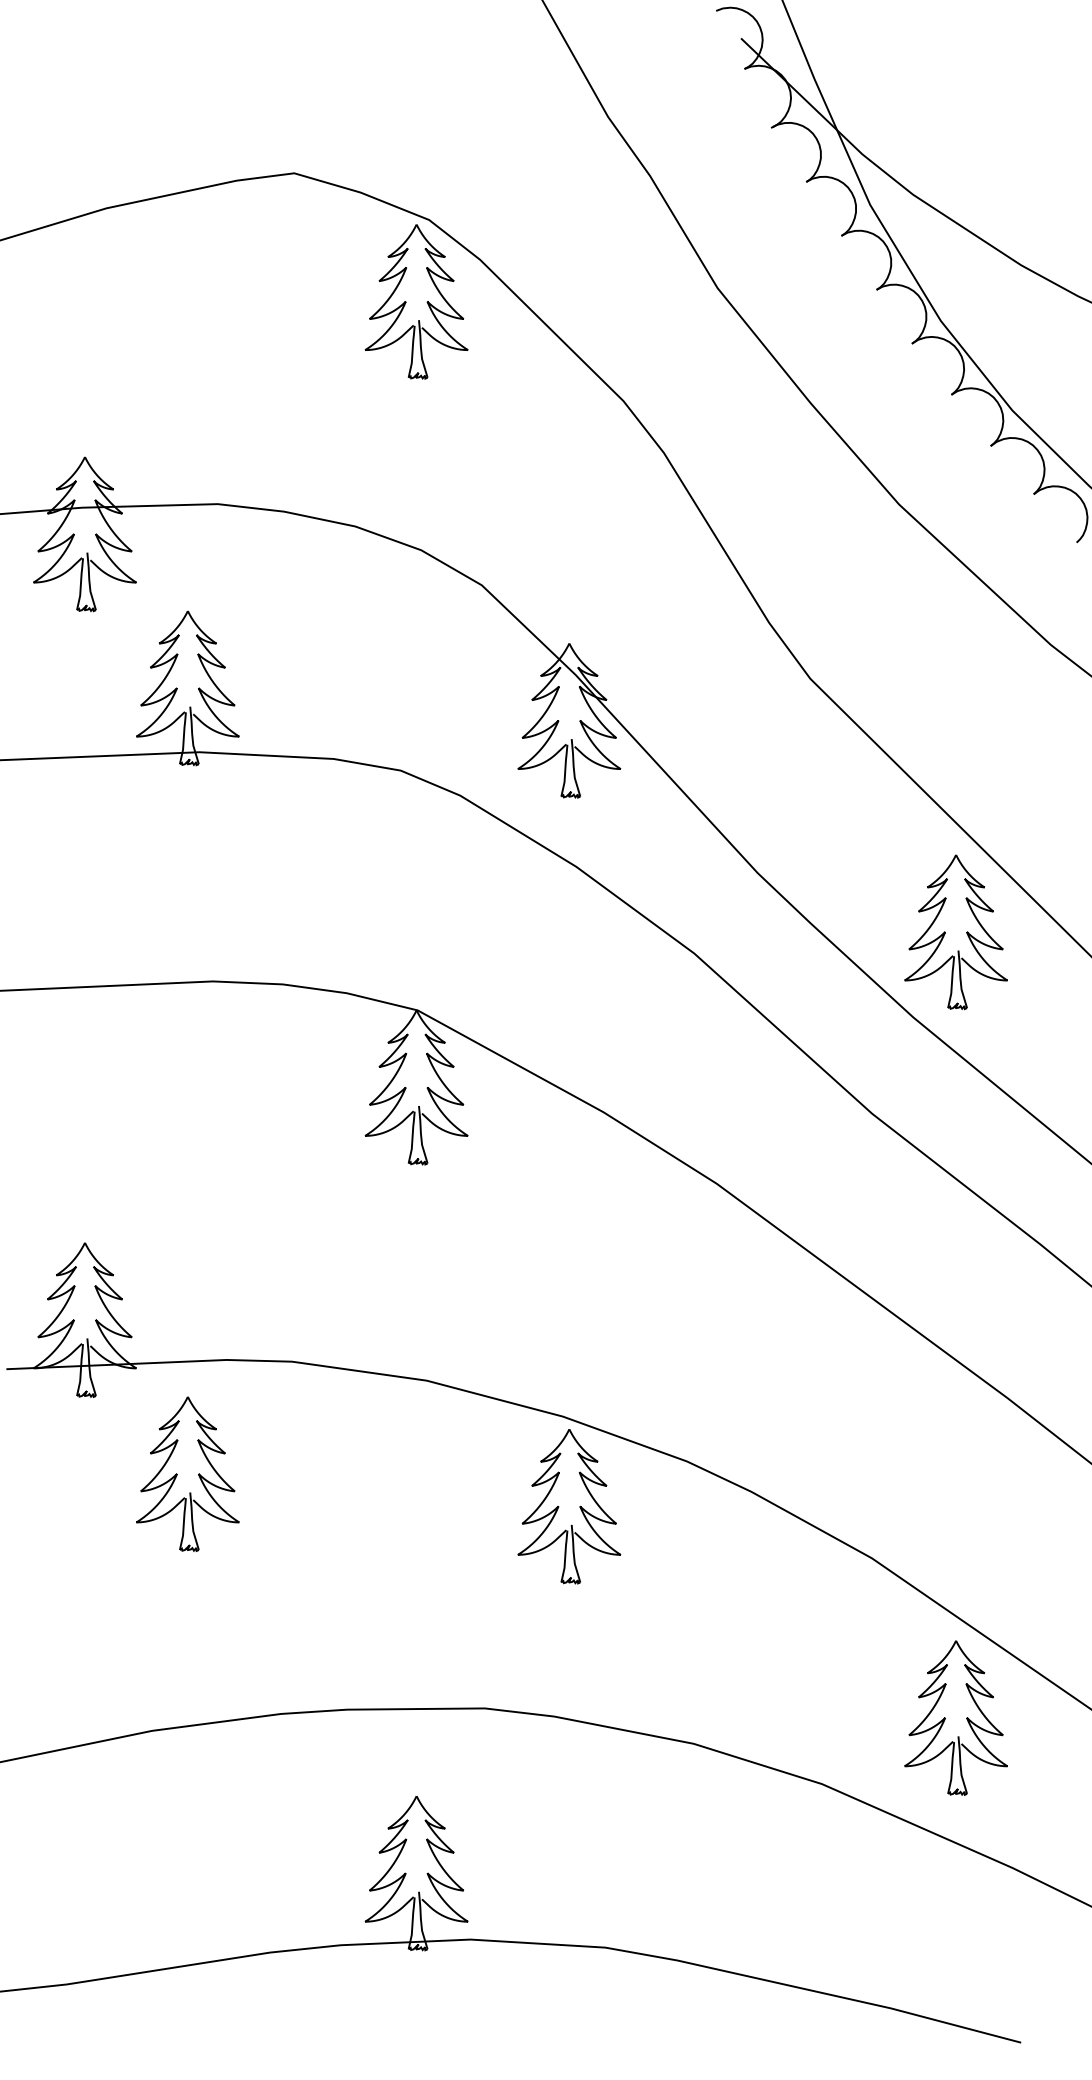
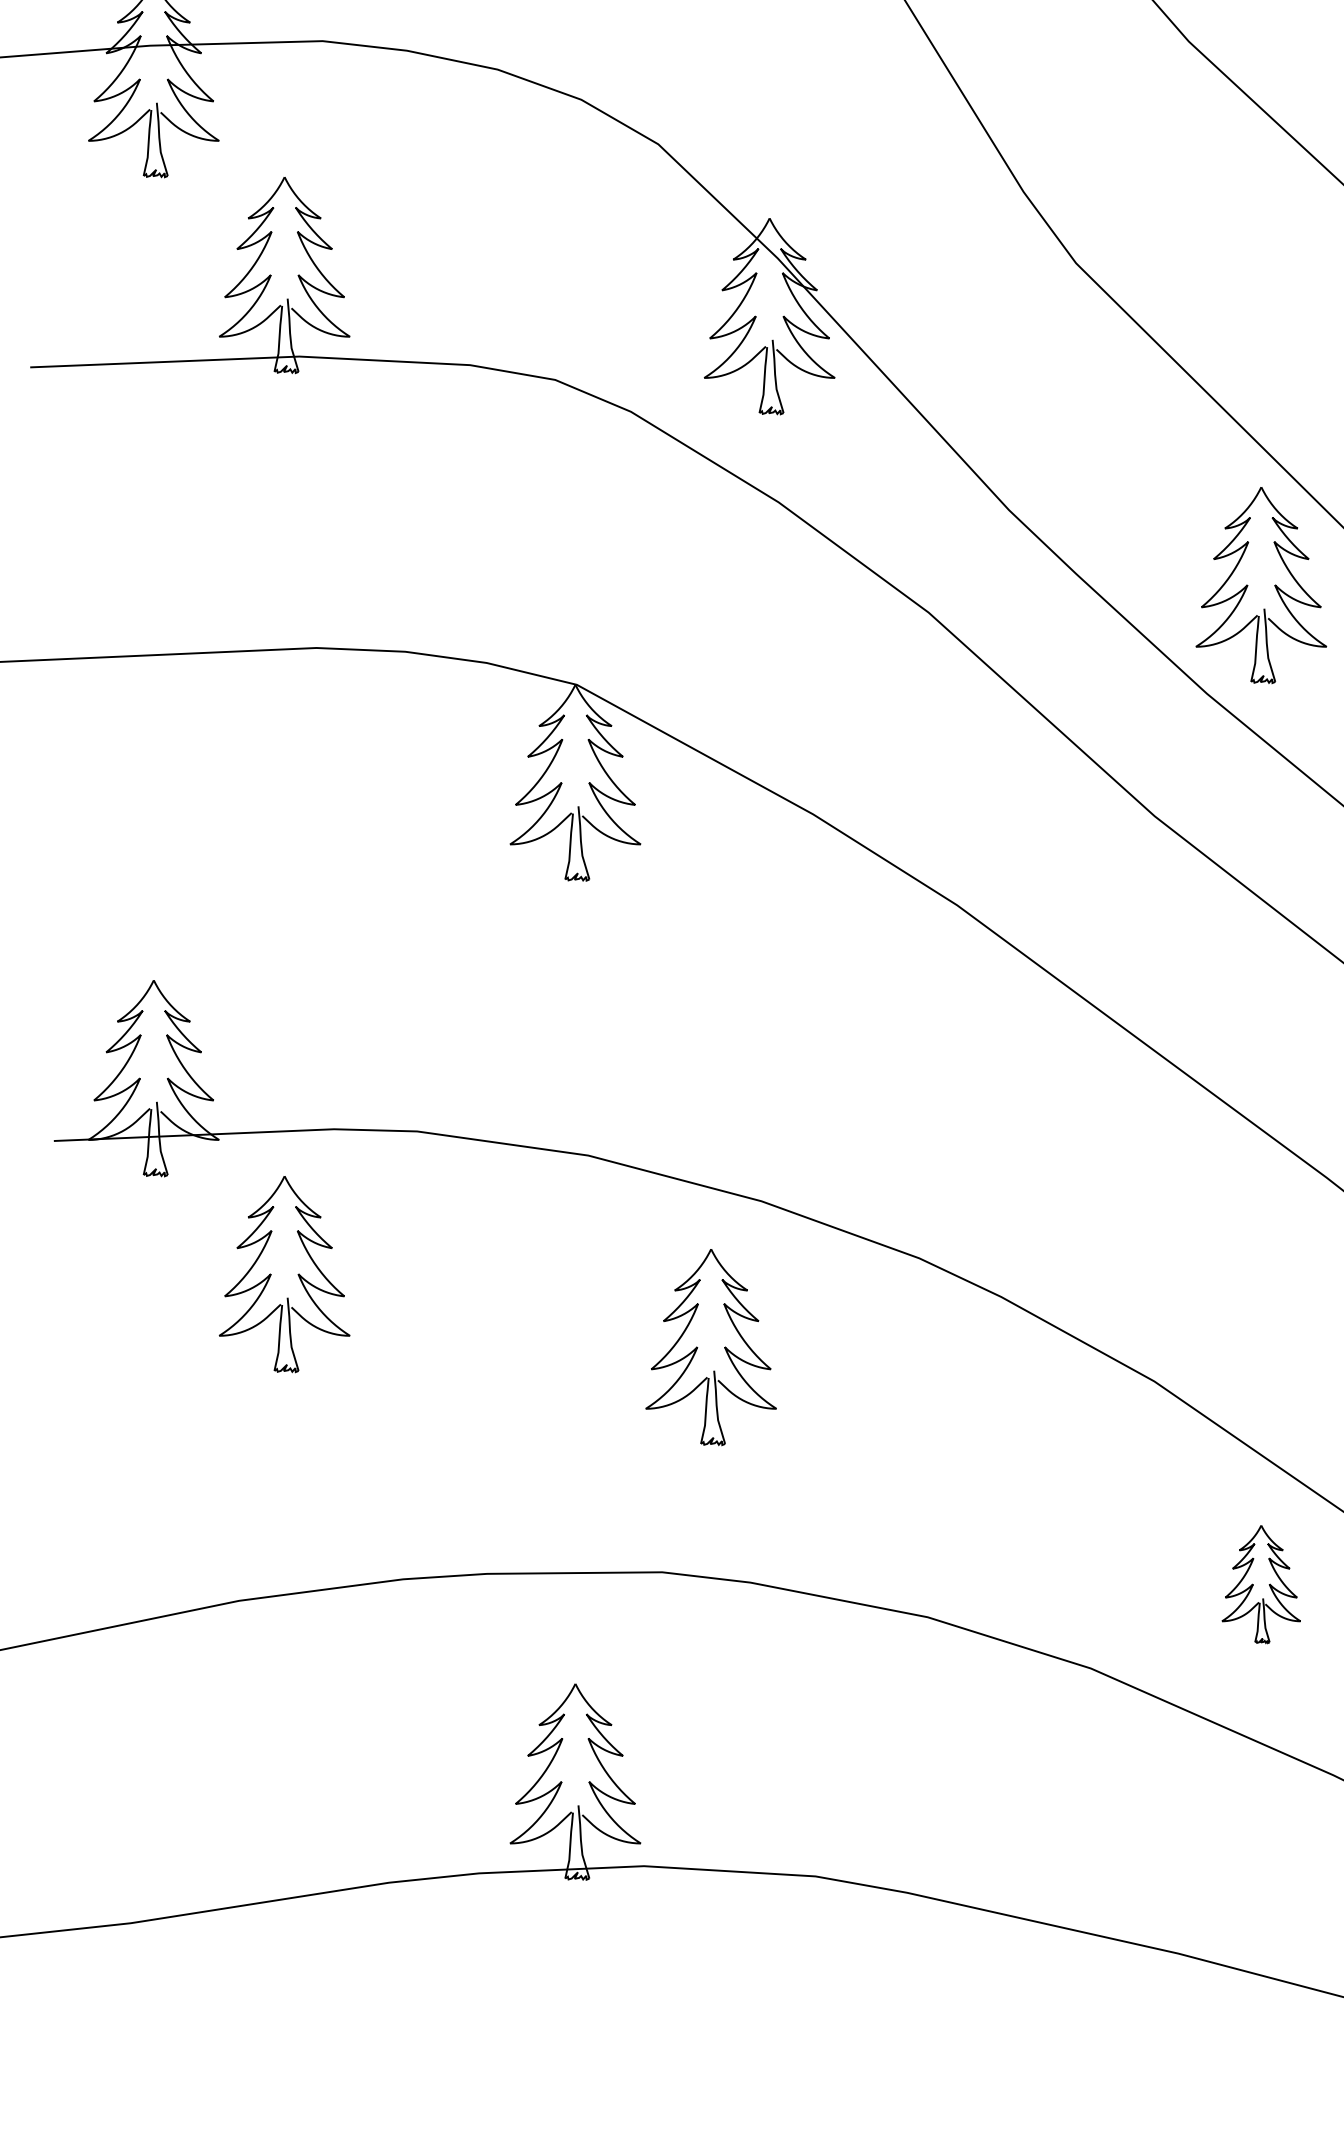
part: (569, 1506) -> (711, 1347), moved
part: (955, 1717) -> (1260, 1583), size x0.6

